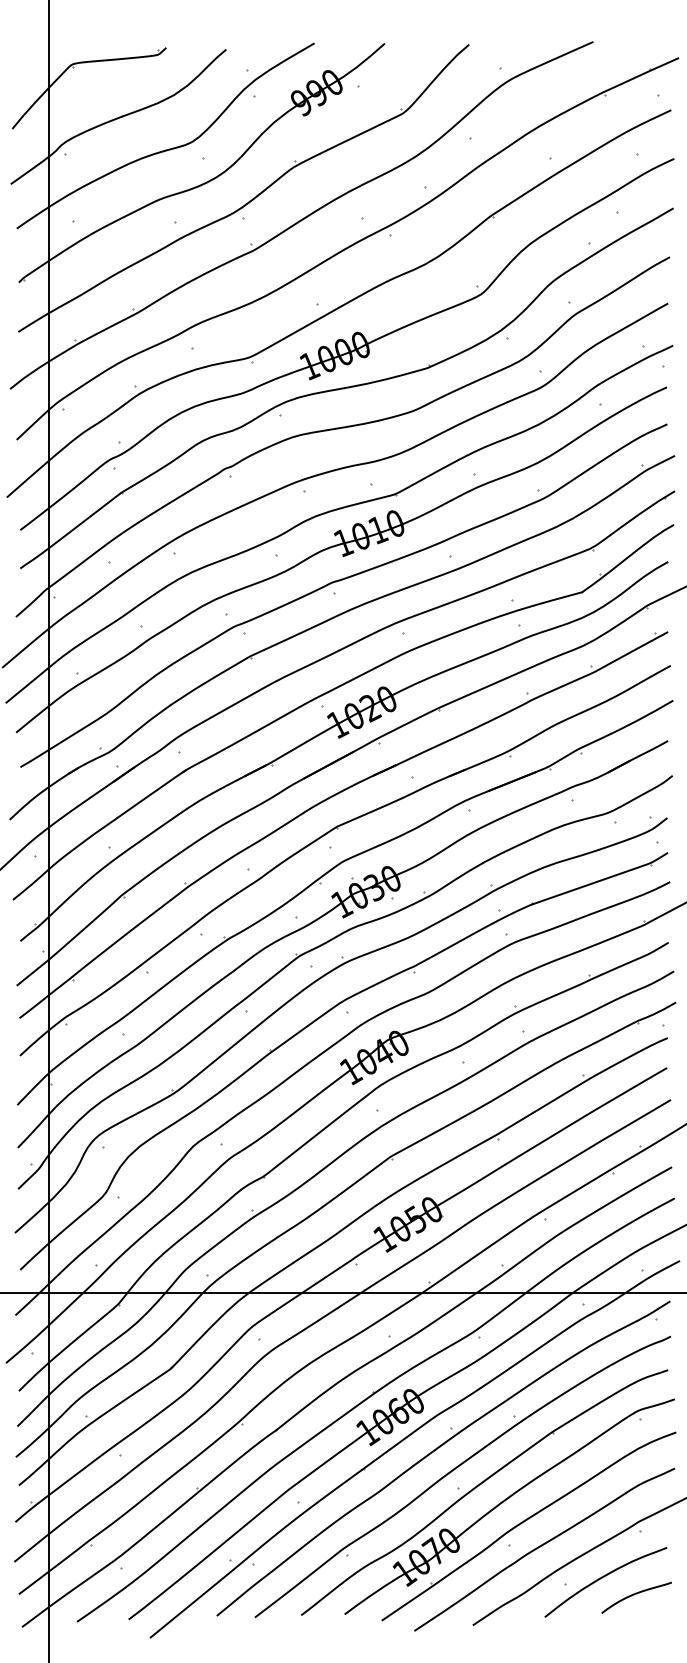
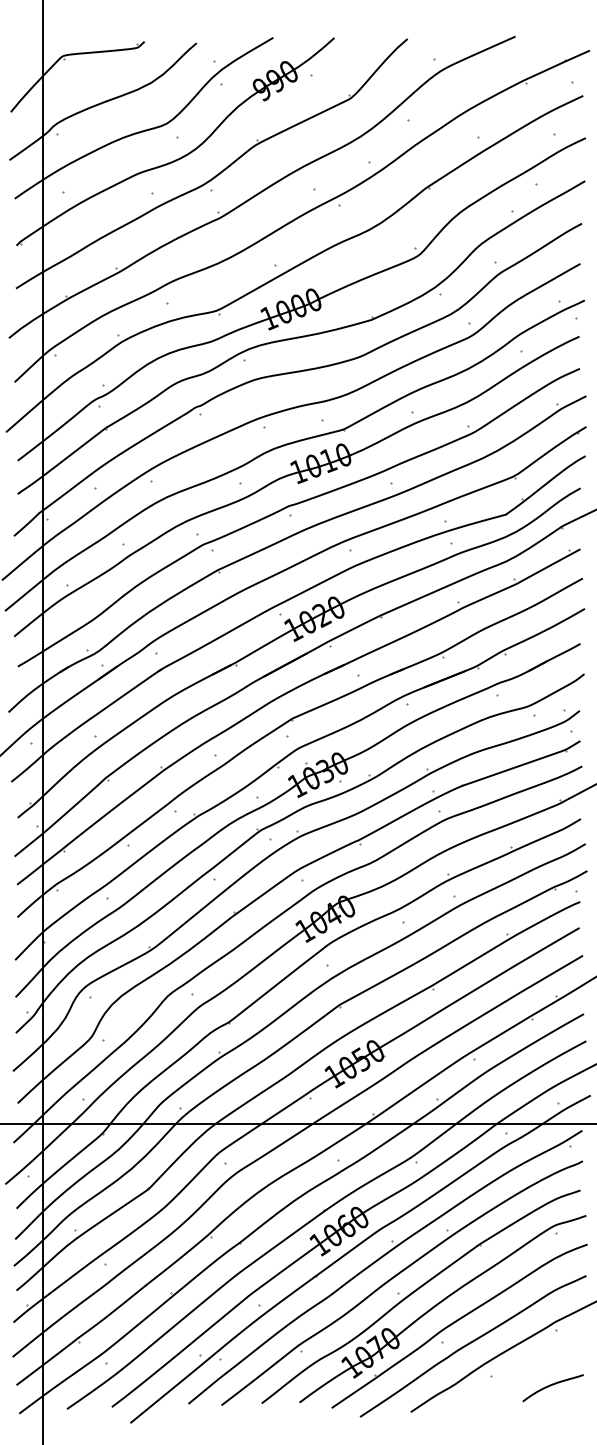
curve: (602, 1578) -> (523, 1371), removed

